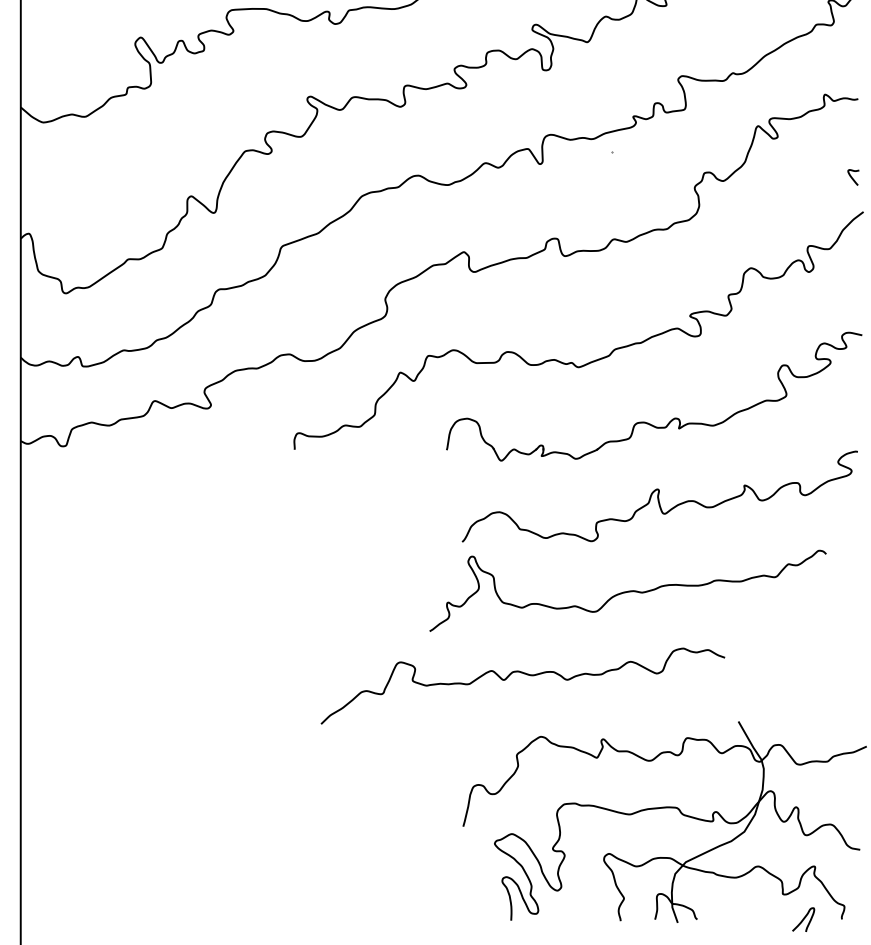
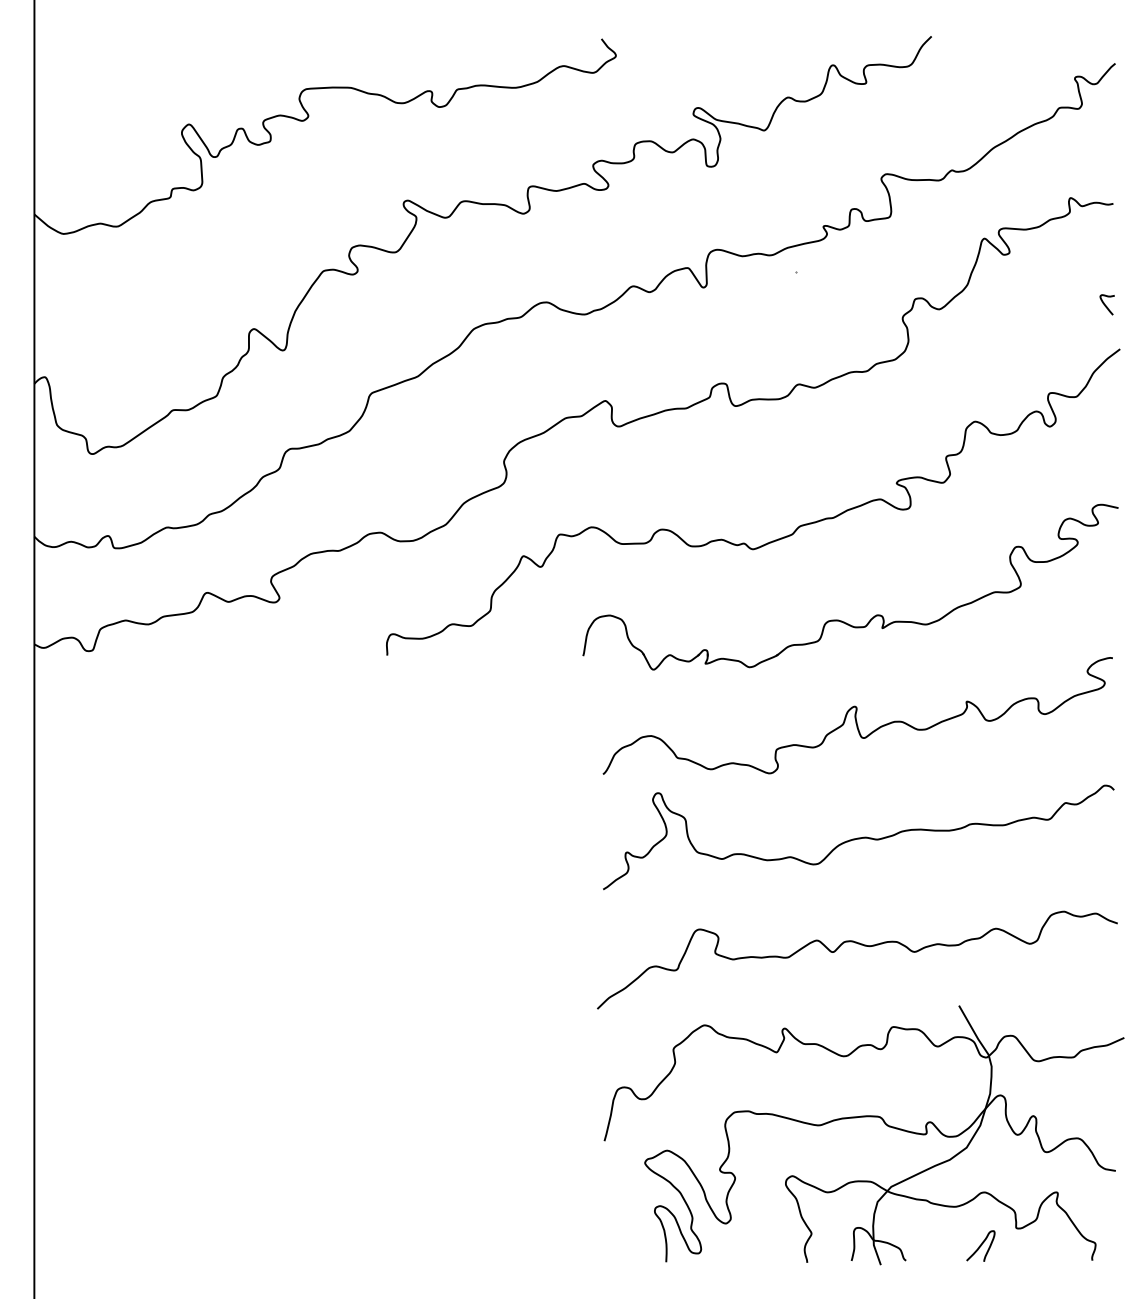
curve: (627, 590) -> (858, 837), moved
curve: (526, 674) -> (861, 945), moved
curve: (803, 919) -> (980, 1245), moved

